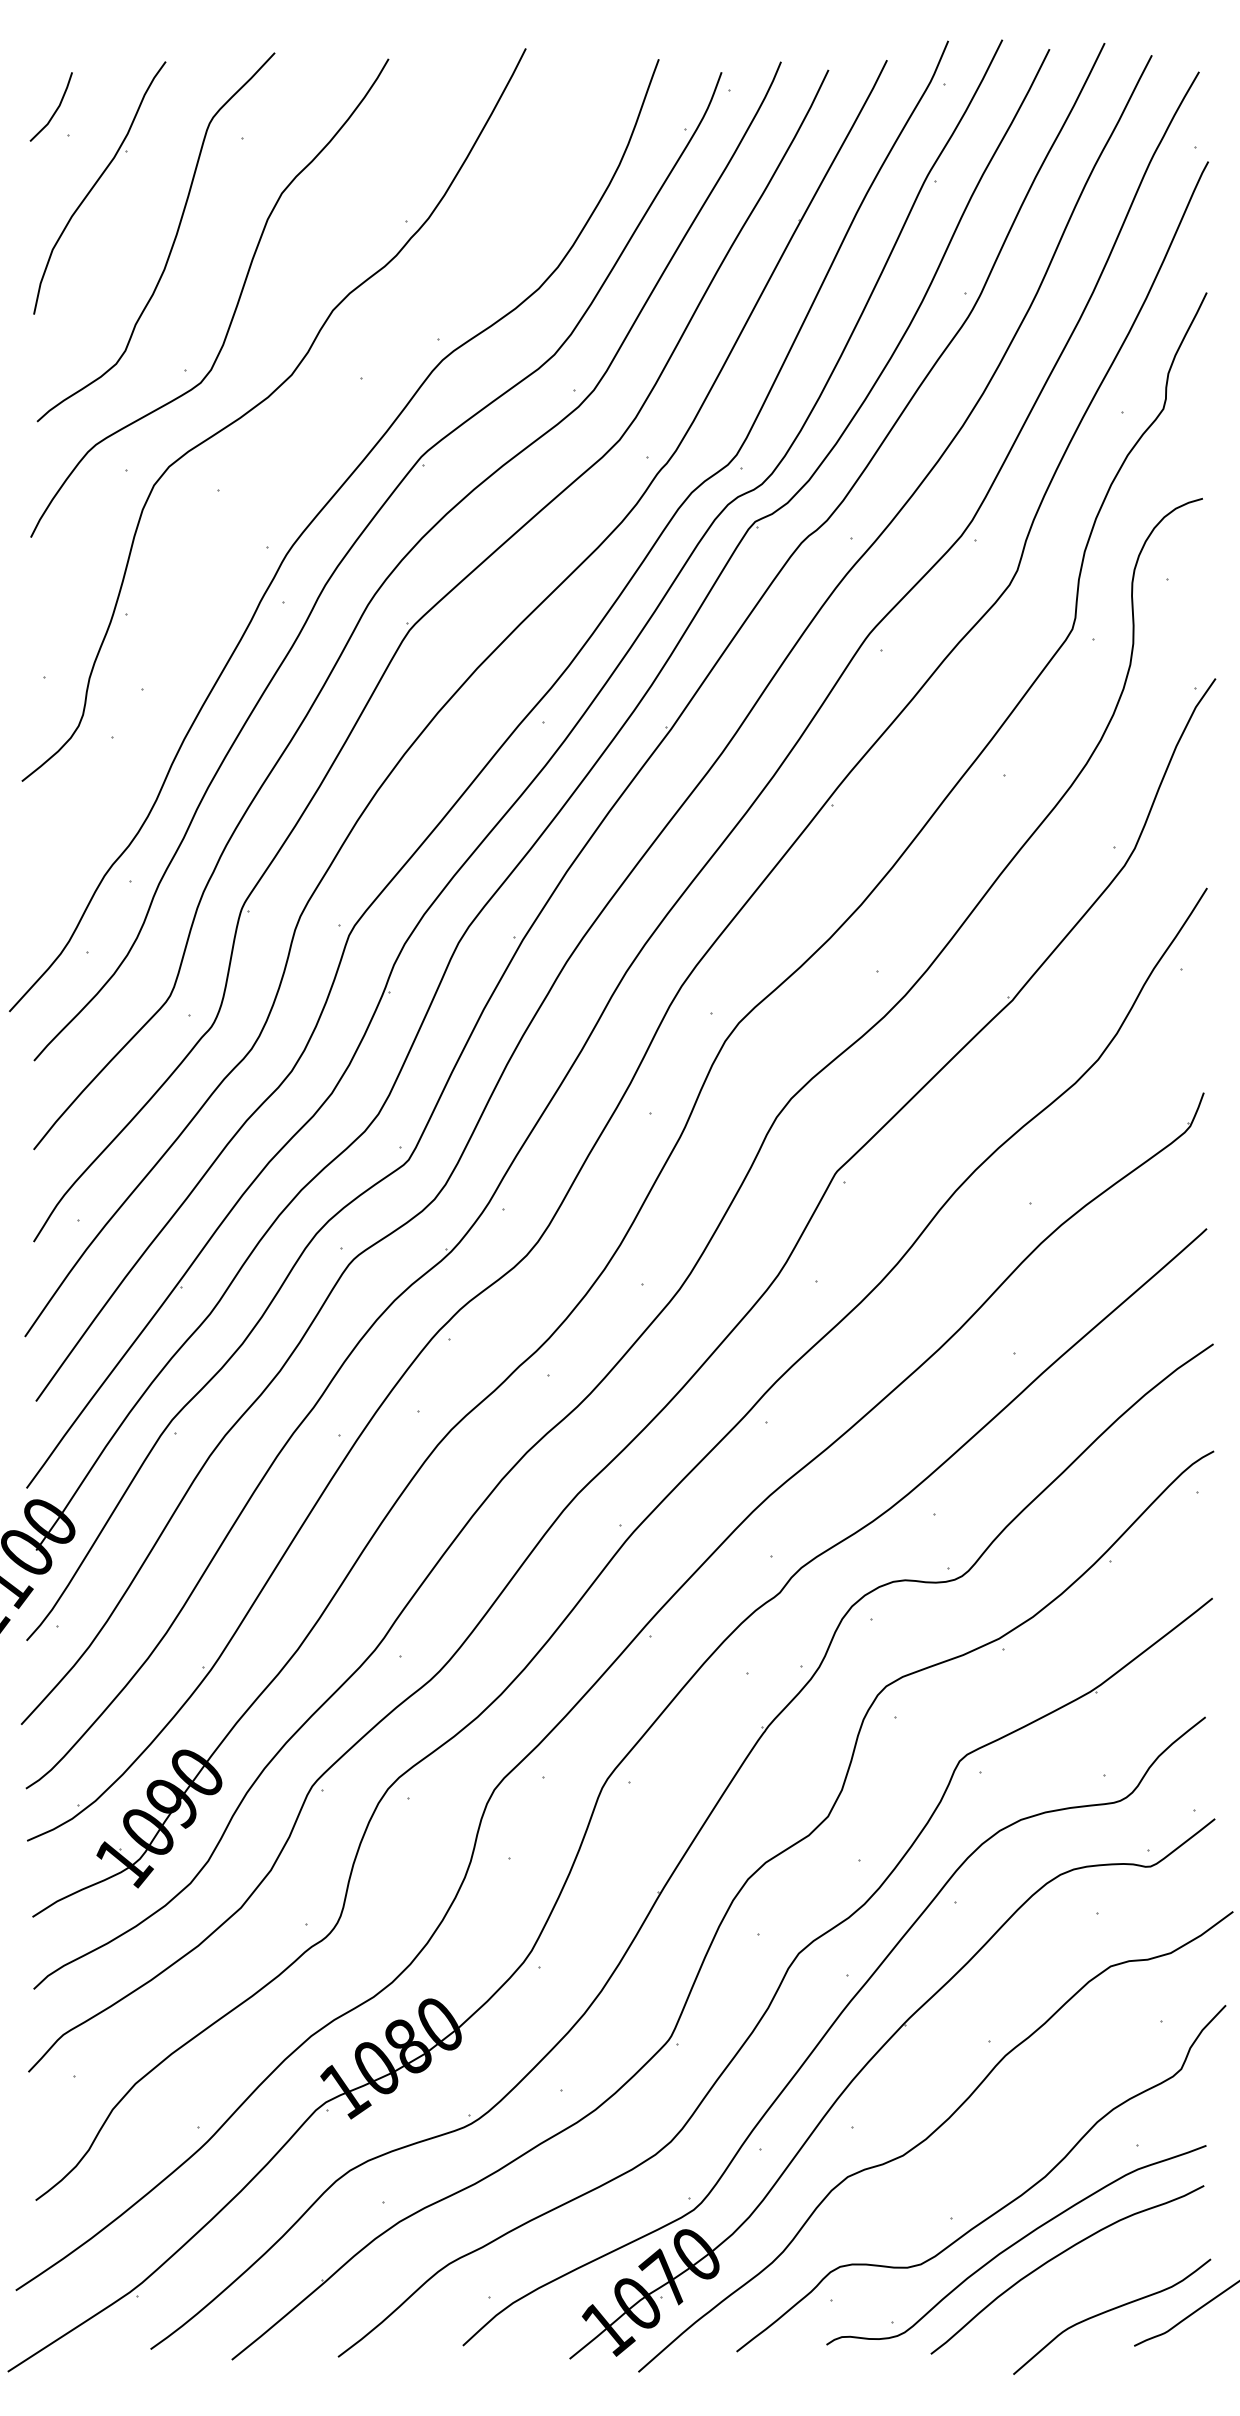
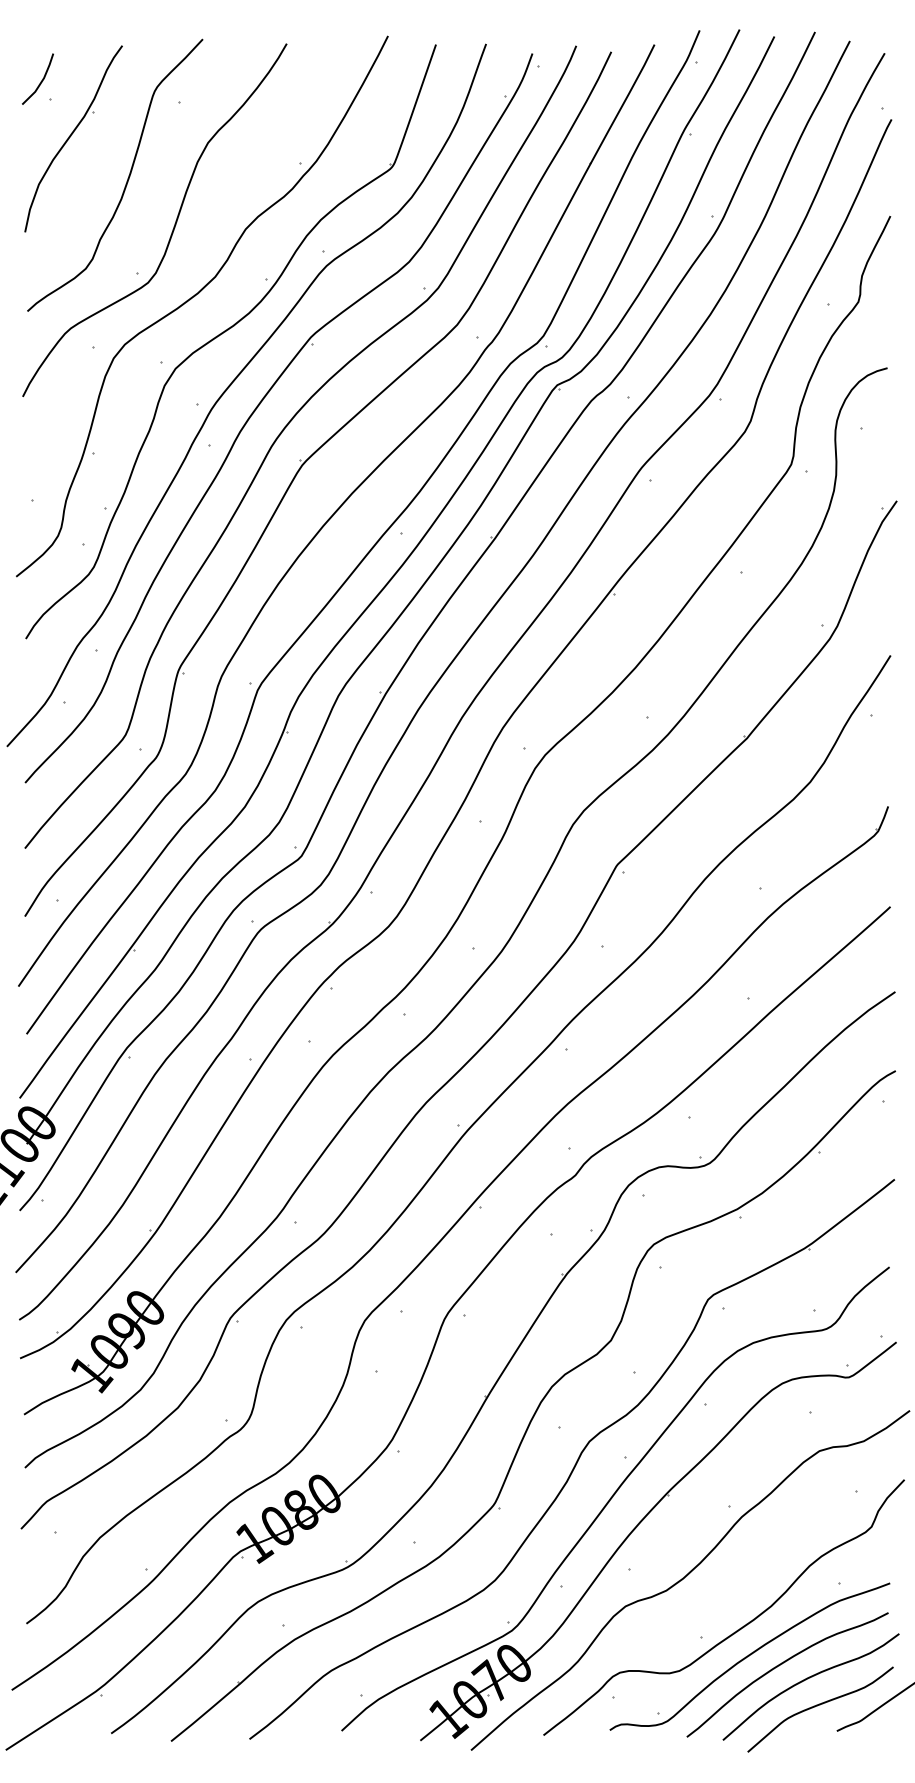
part: (304, 450) -> (224, 332), added
curve: (1095, 2275) -> (808, 1679), added

